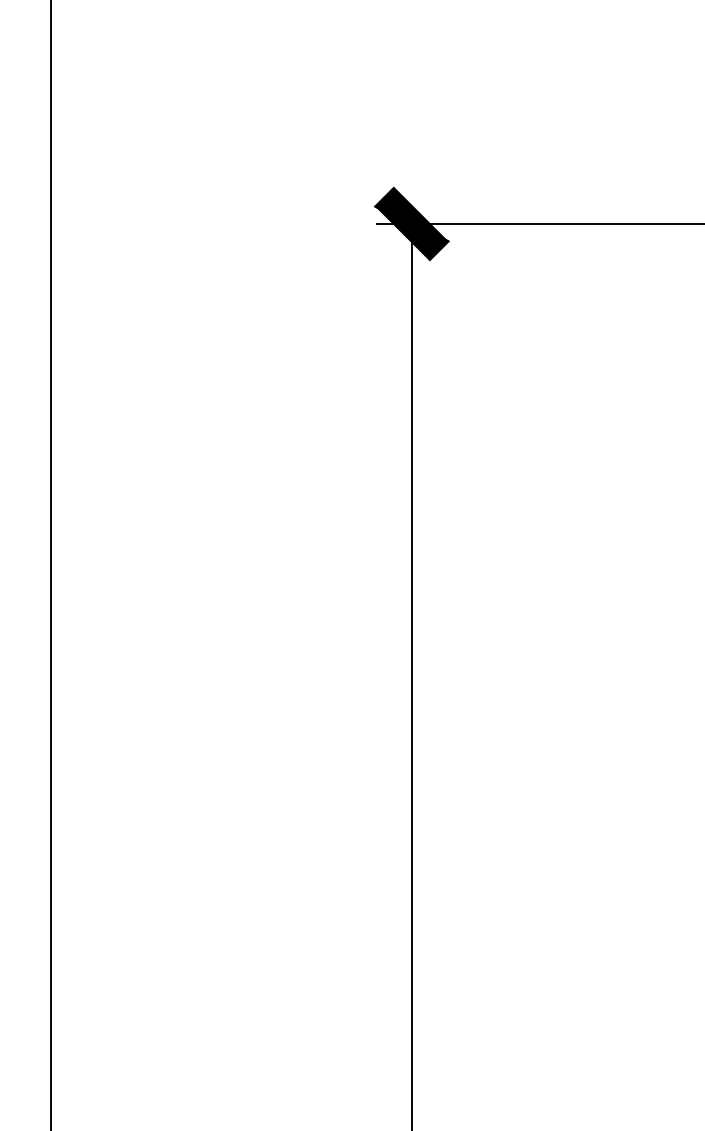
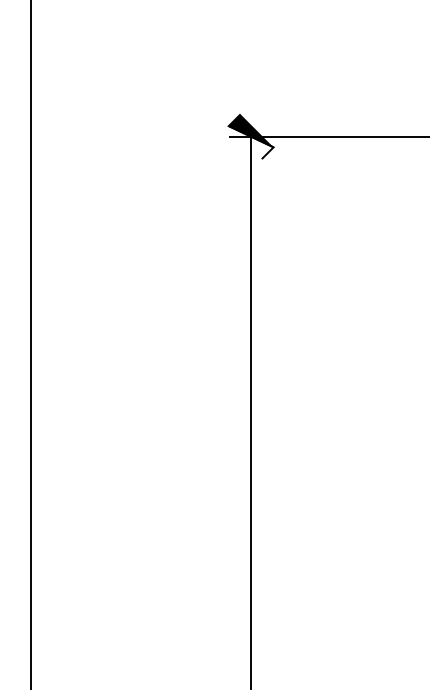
fill: (410, 233) -> (250, 142), removed

